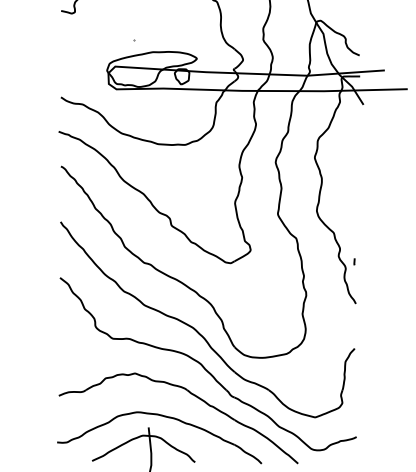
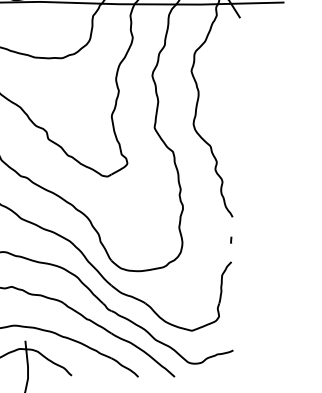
line: (354, 261) -> (231, 239), moved

